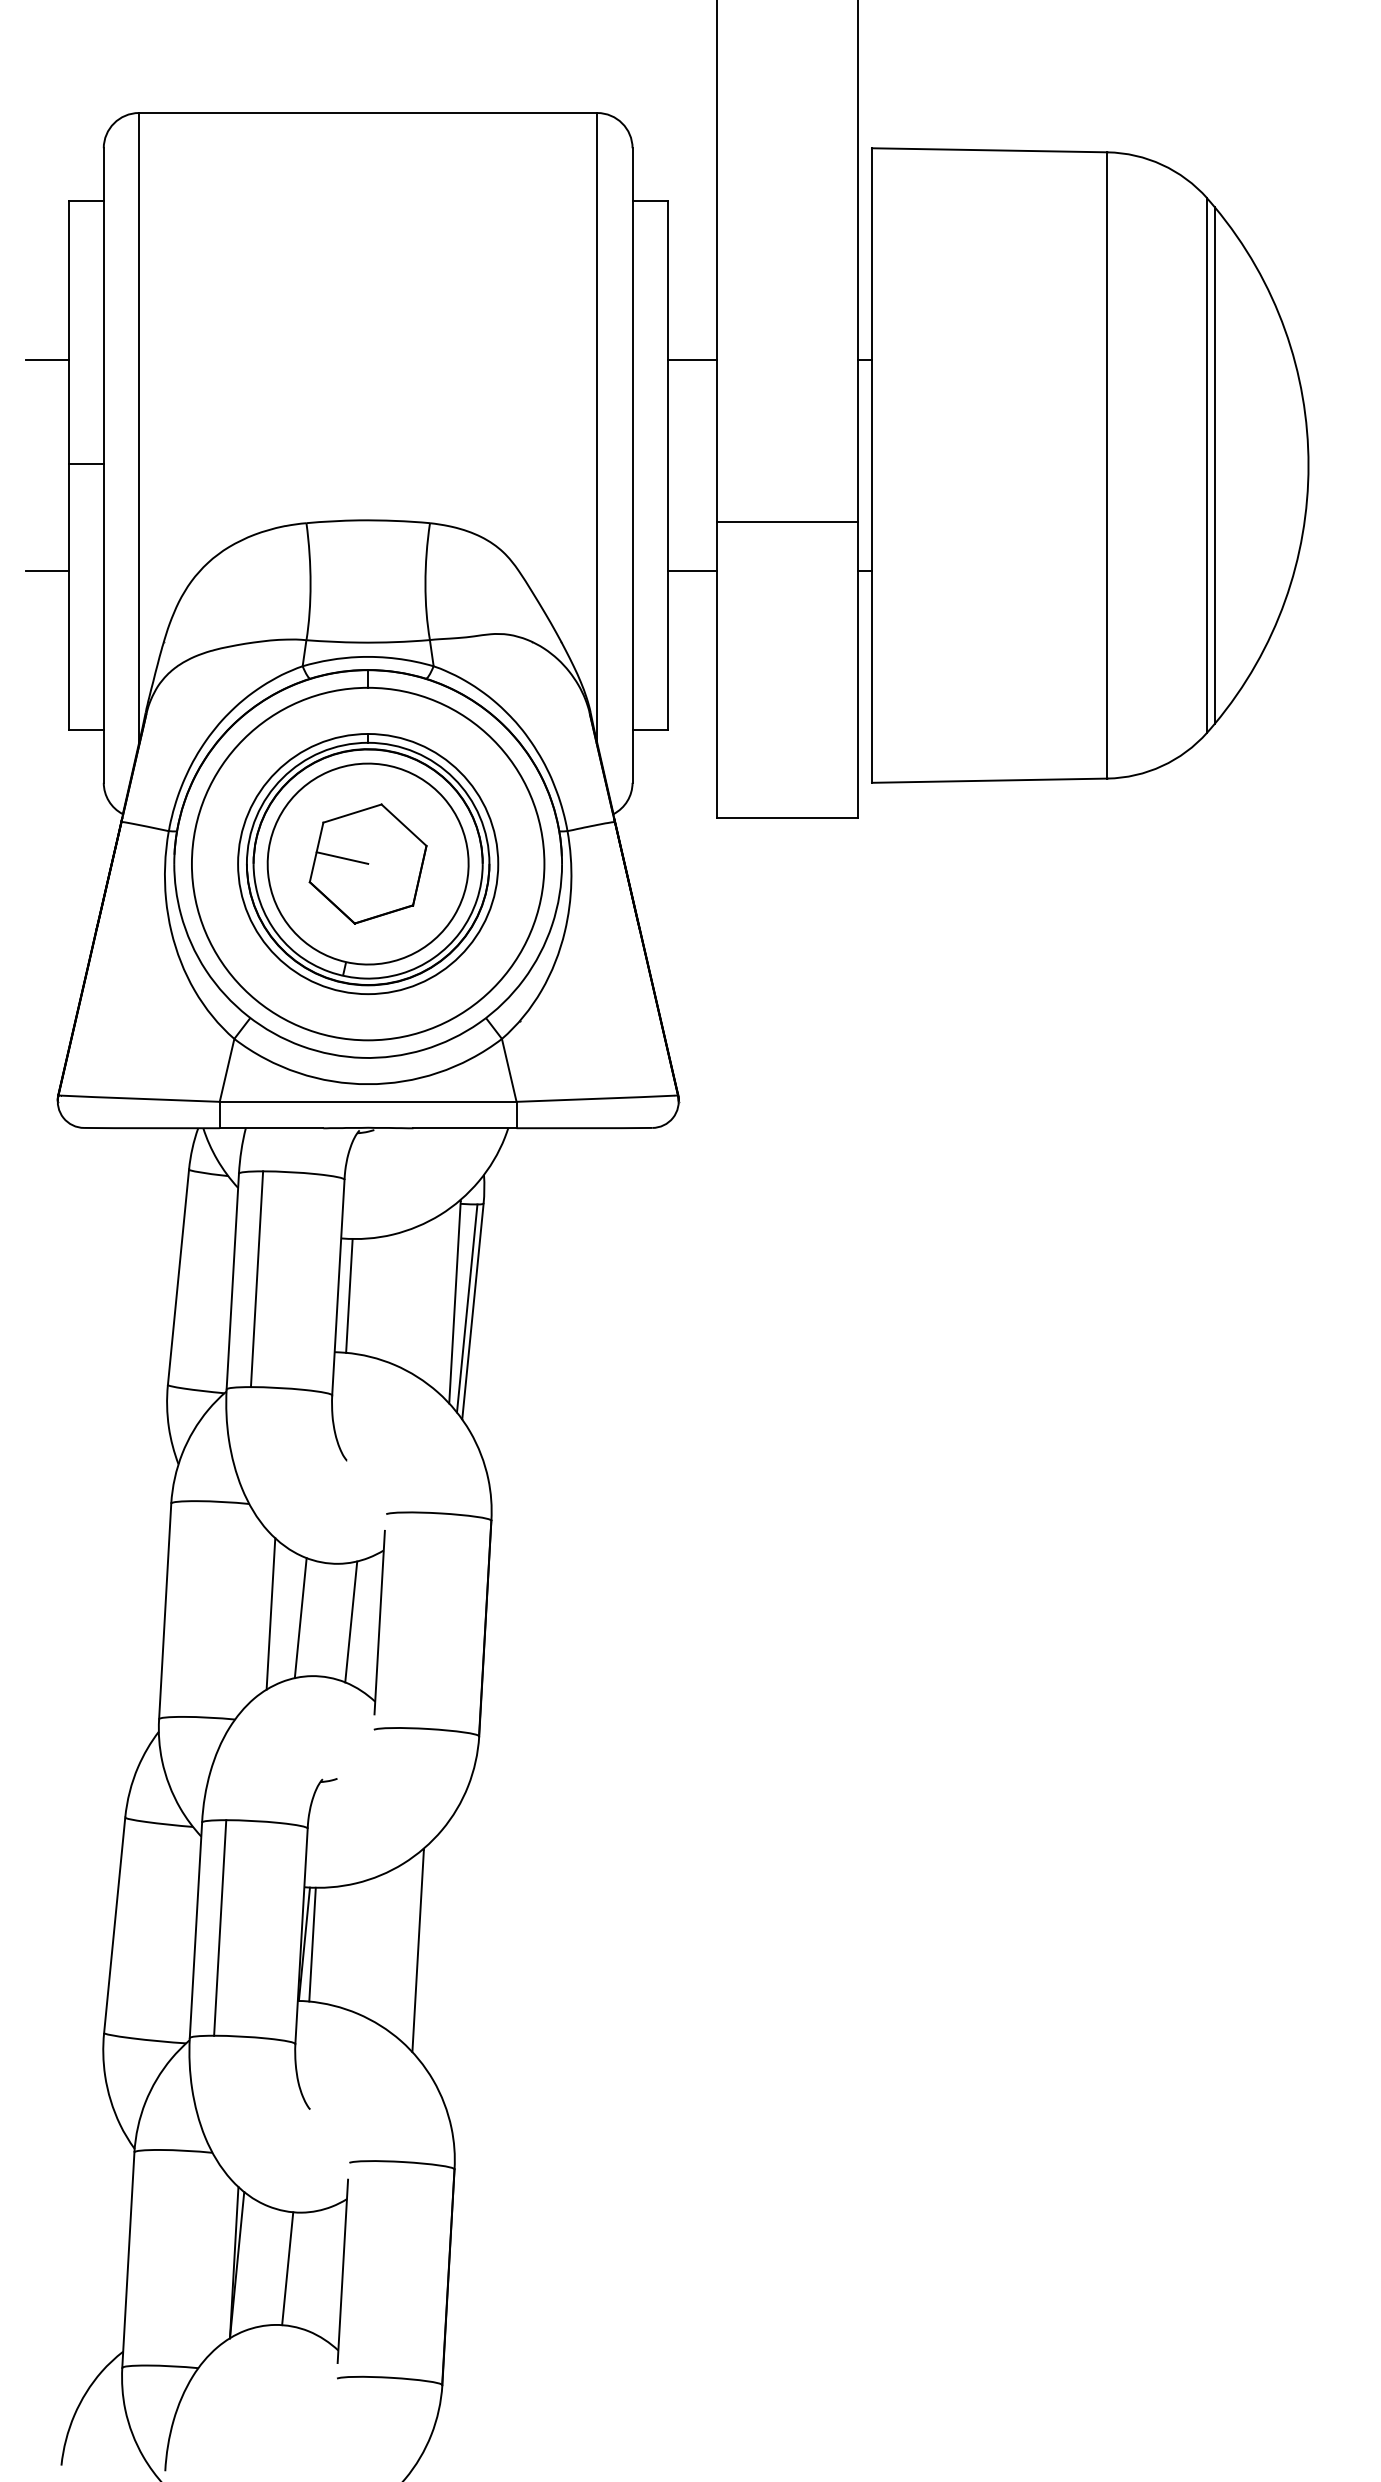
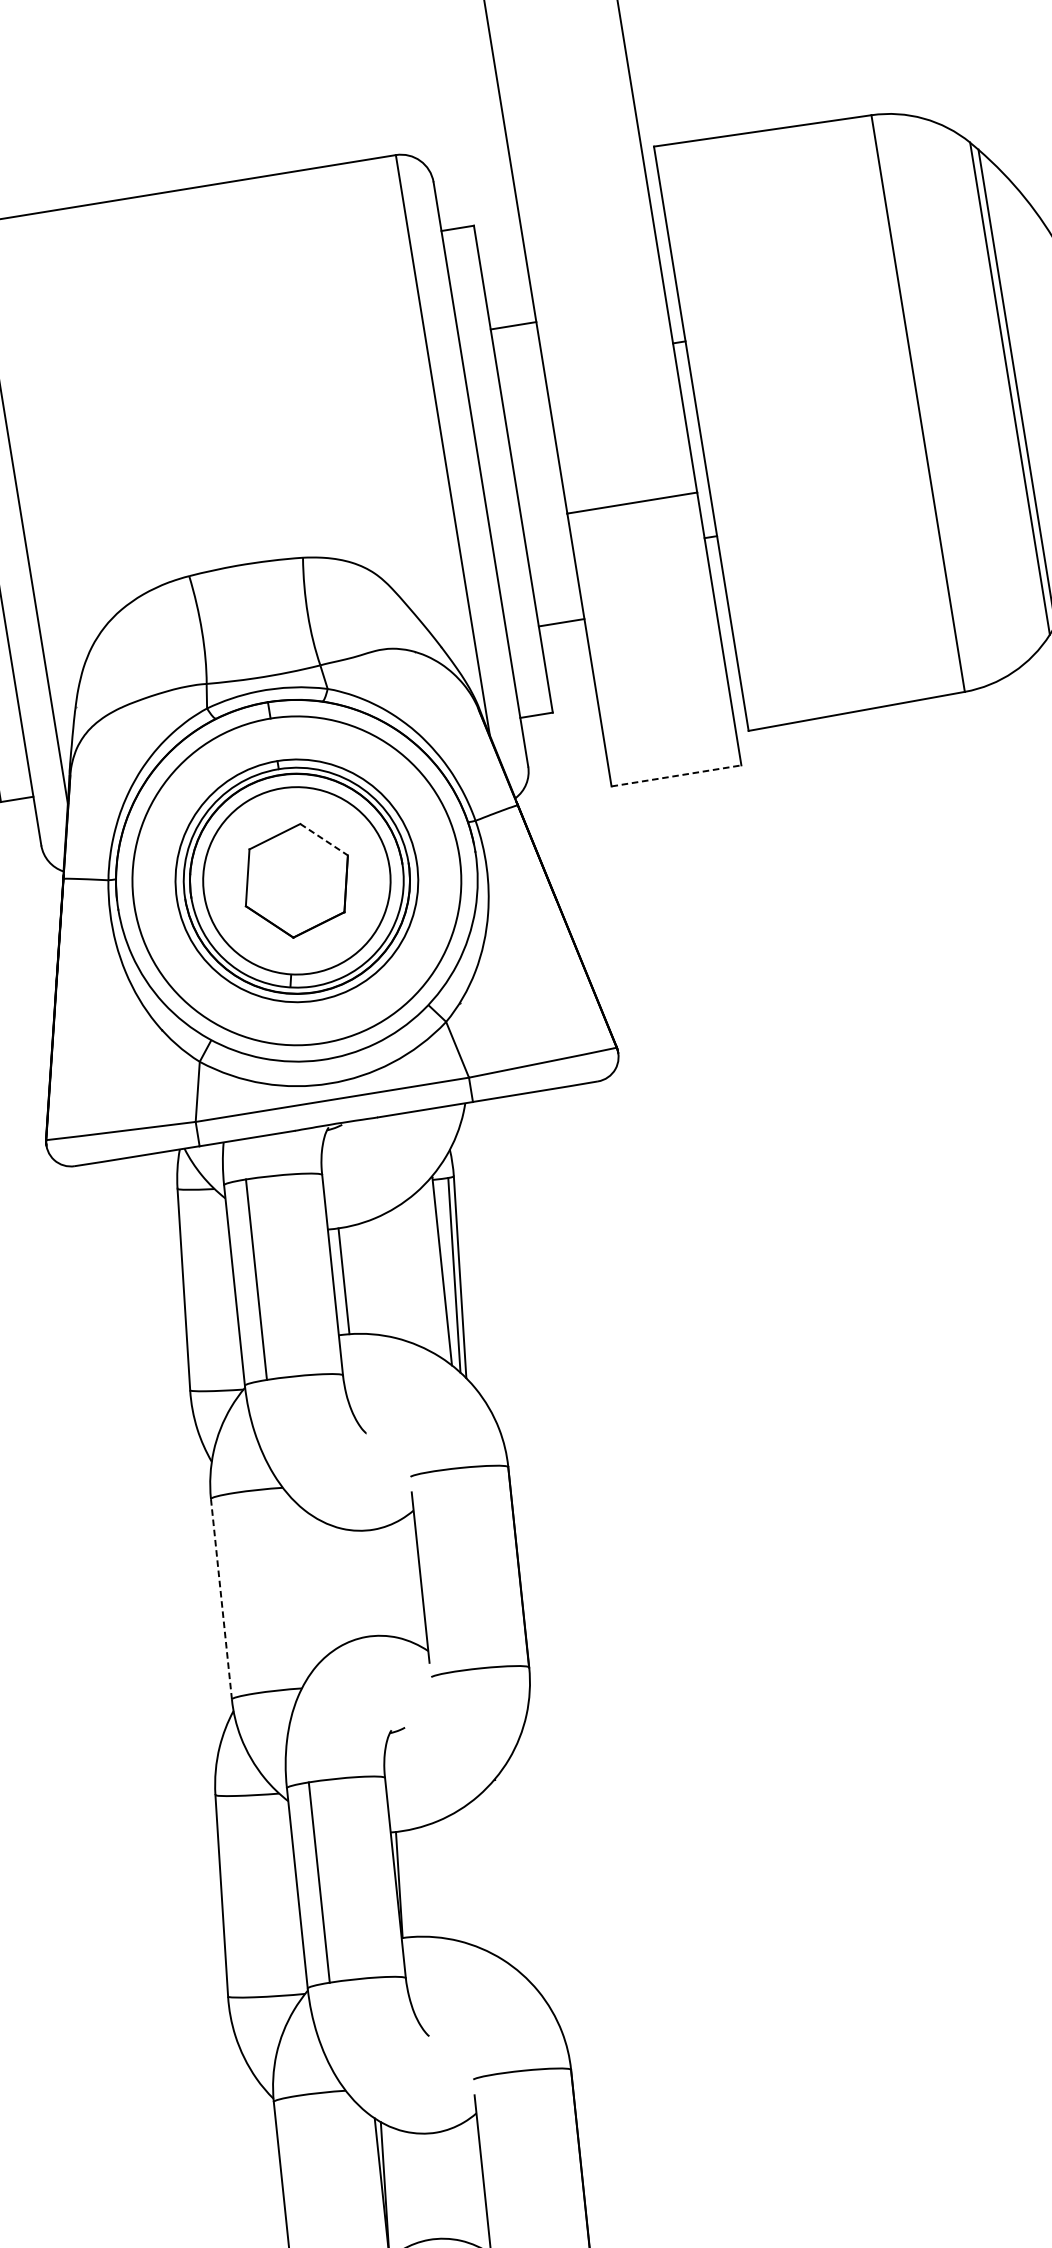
line: (692, 359) -> (513, 325), moved
line: (692, 571) -> (561, 622), moved
line: (787, 818) -> (676, 776), solid -> dashed
line: (404, 825) -> (324, 839), solid -> dashed
line: (342, 857) -> (272, 878), removed
line: (165, 1610) -> (221, 1598), solid -> dashed
line: (270, 1613) -> (318, 1585), removed
line: (300, 1618) -> (347, 1585), removed
line: (351, 1621) -> (394, 1580), removed
line: (312, 1944) -> (406, 1884), removed
line: (417, 1951) -> (504, 1874), removed
line: (287, 2268) -> (432, 2186), removed

